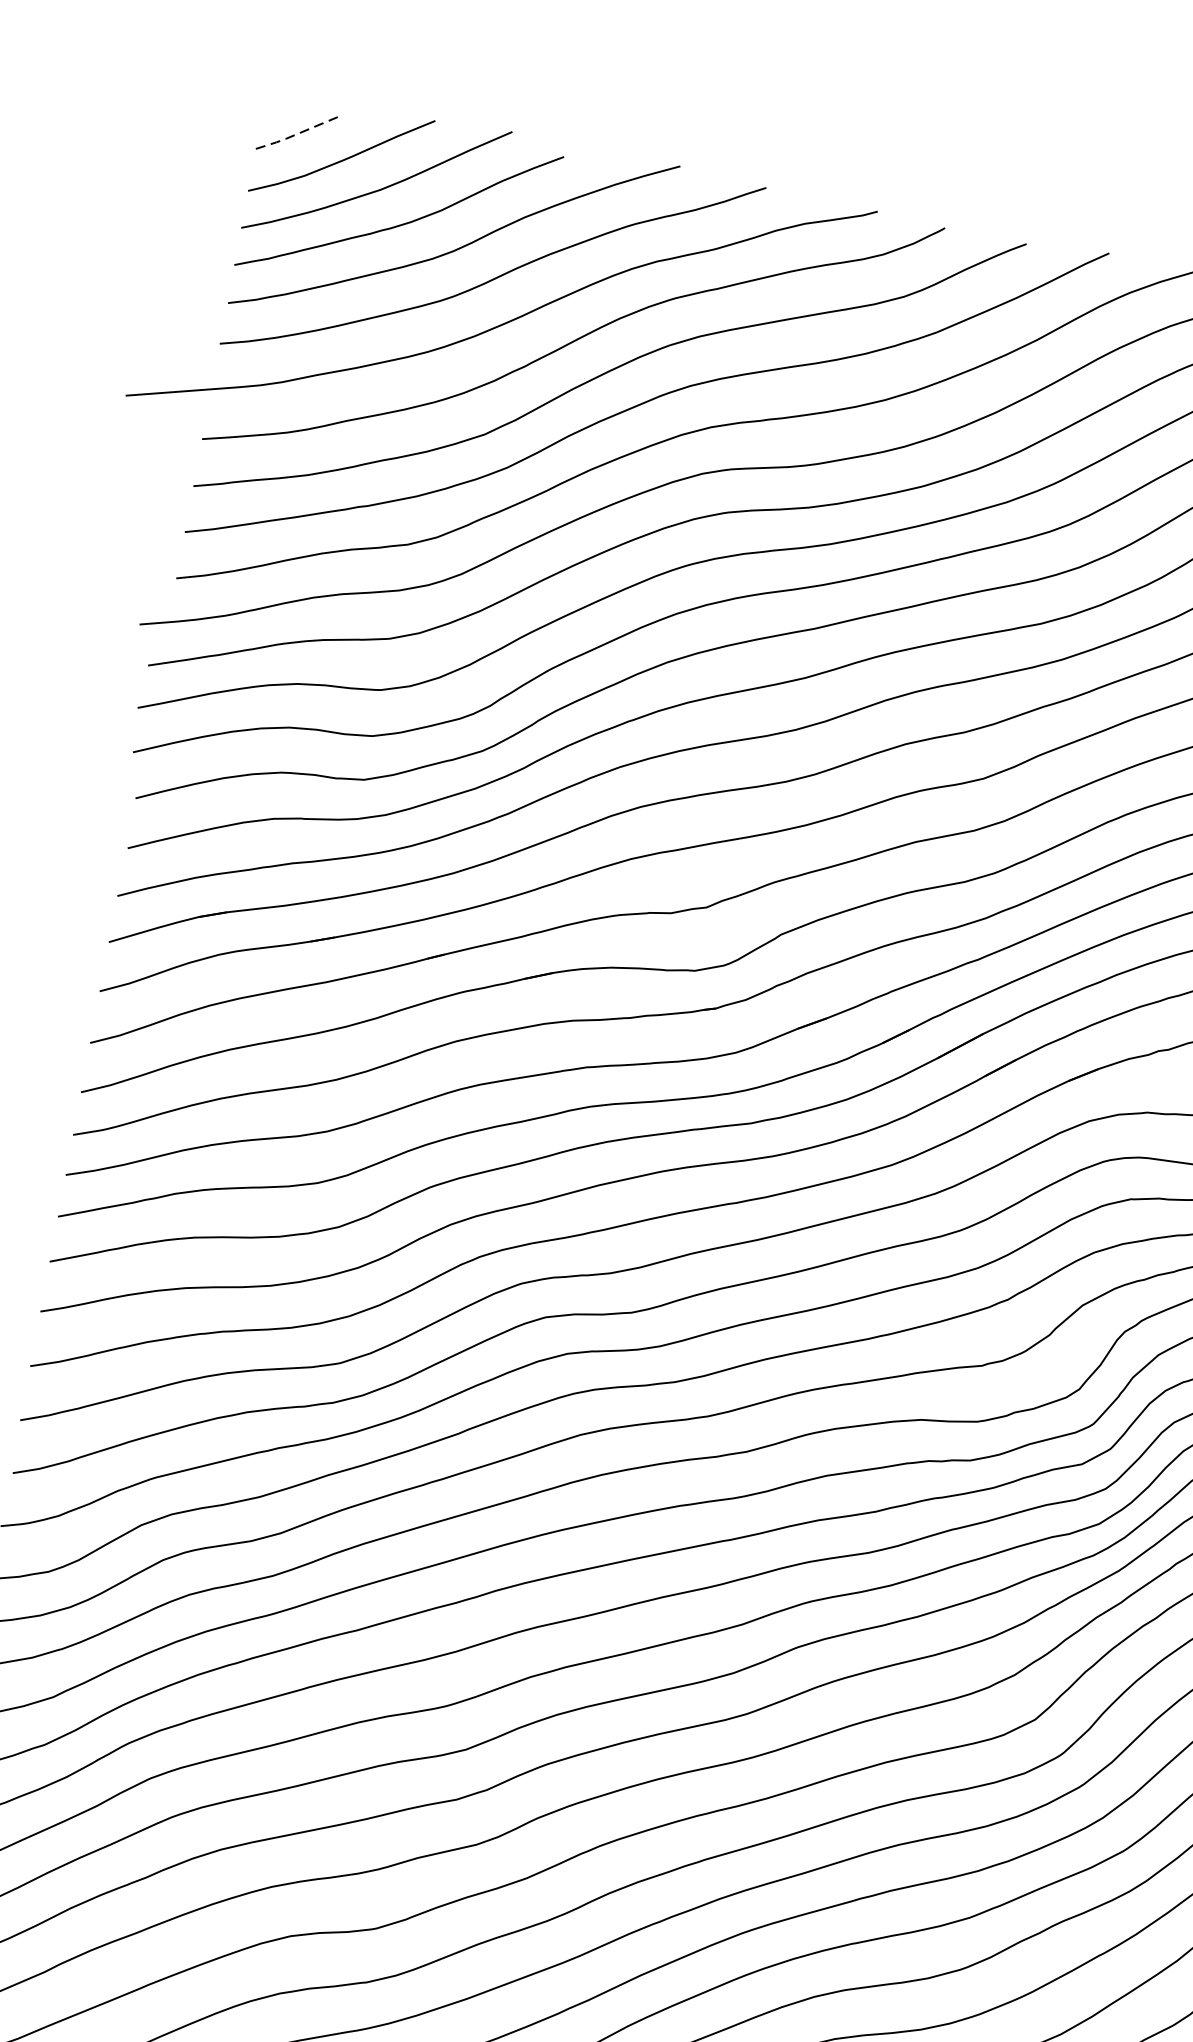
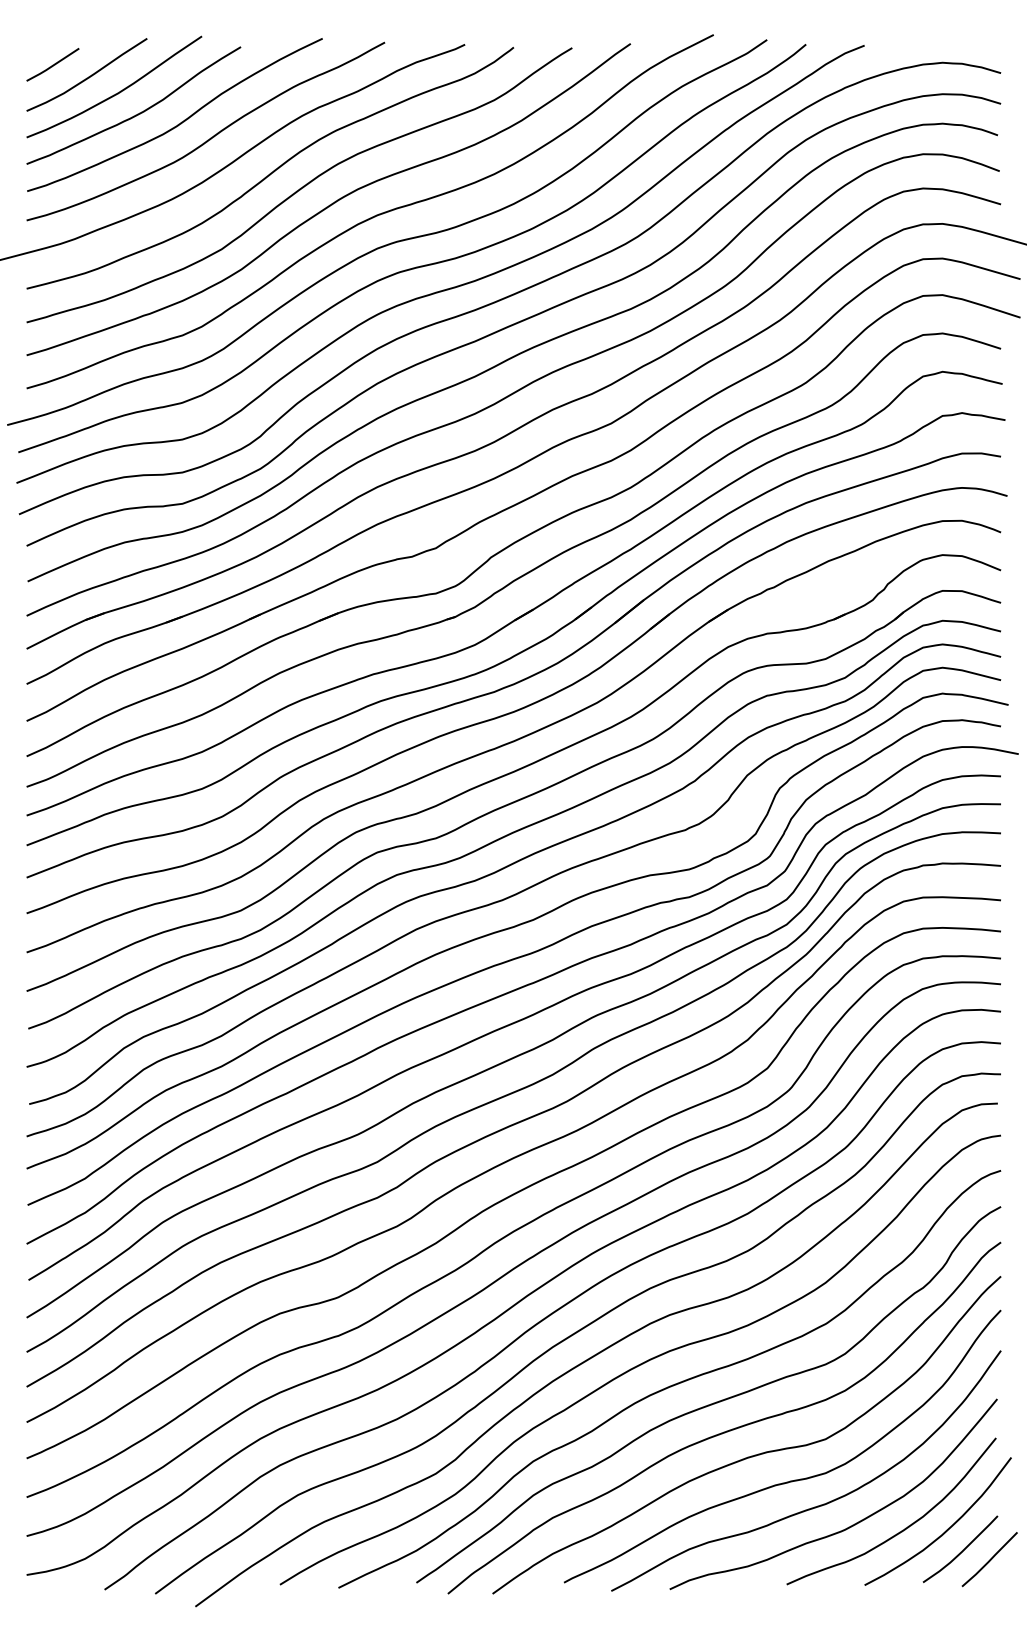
line: (294, 135) -> (51, 66), dashed -> solid

